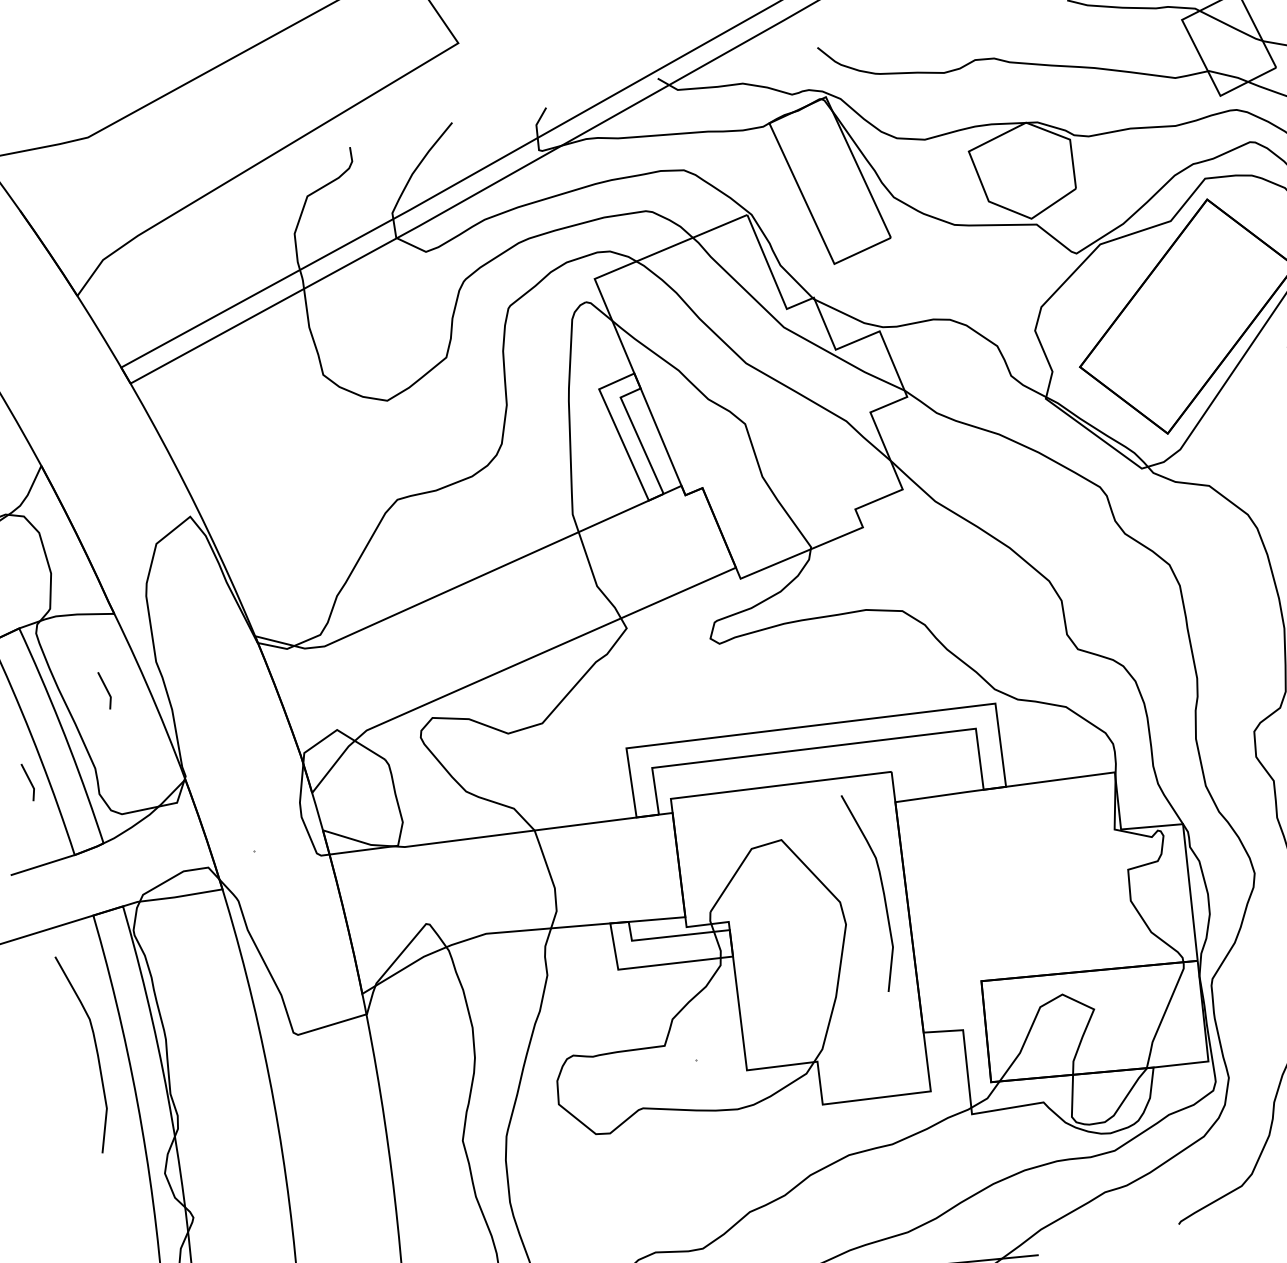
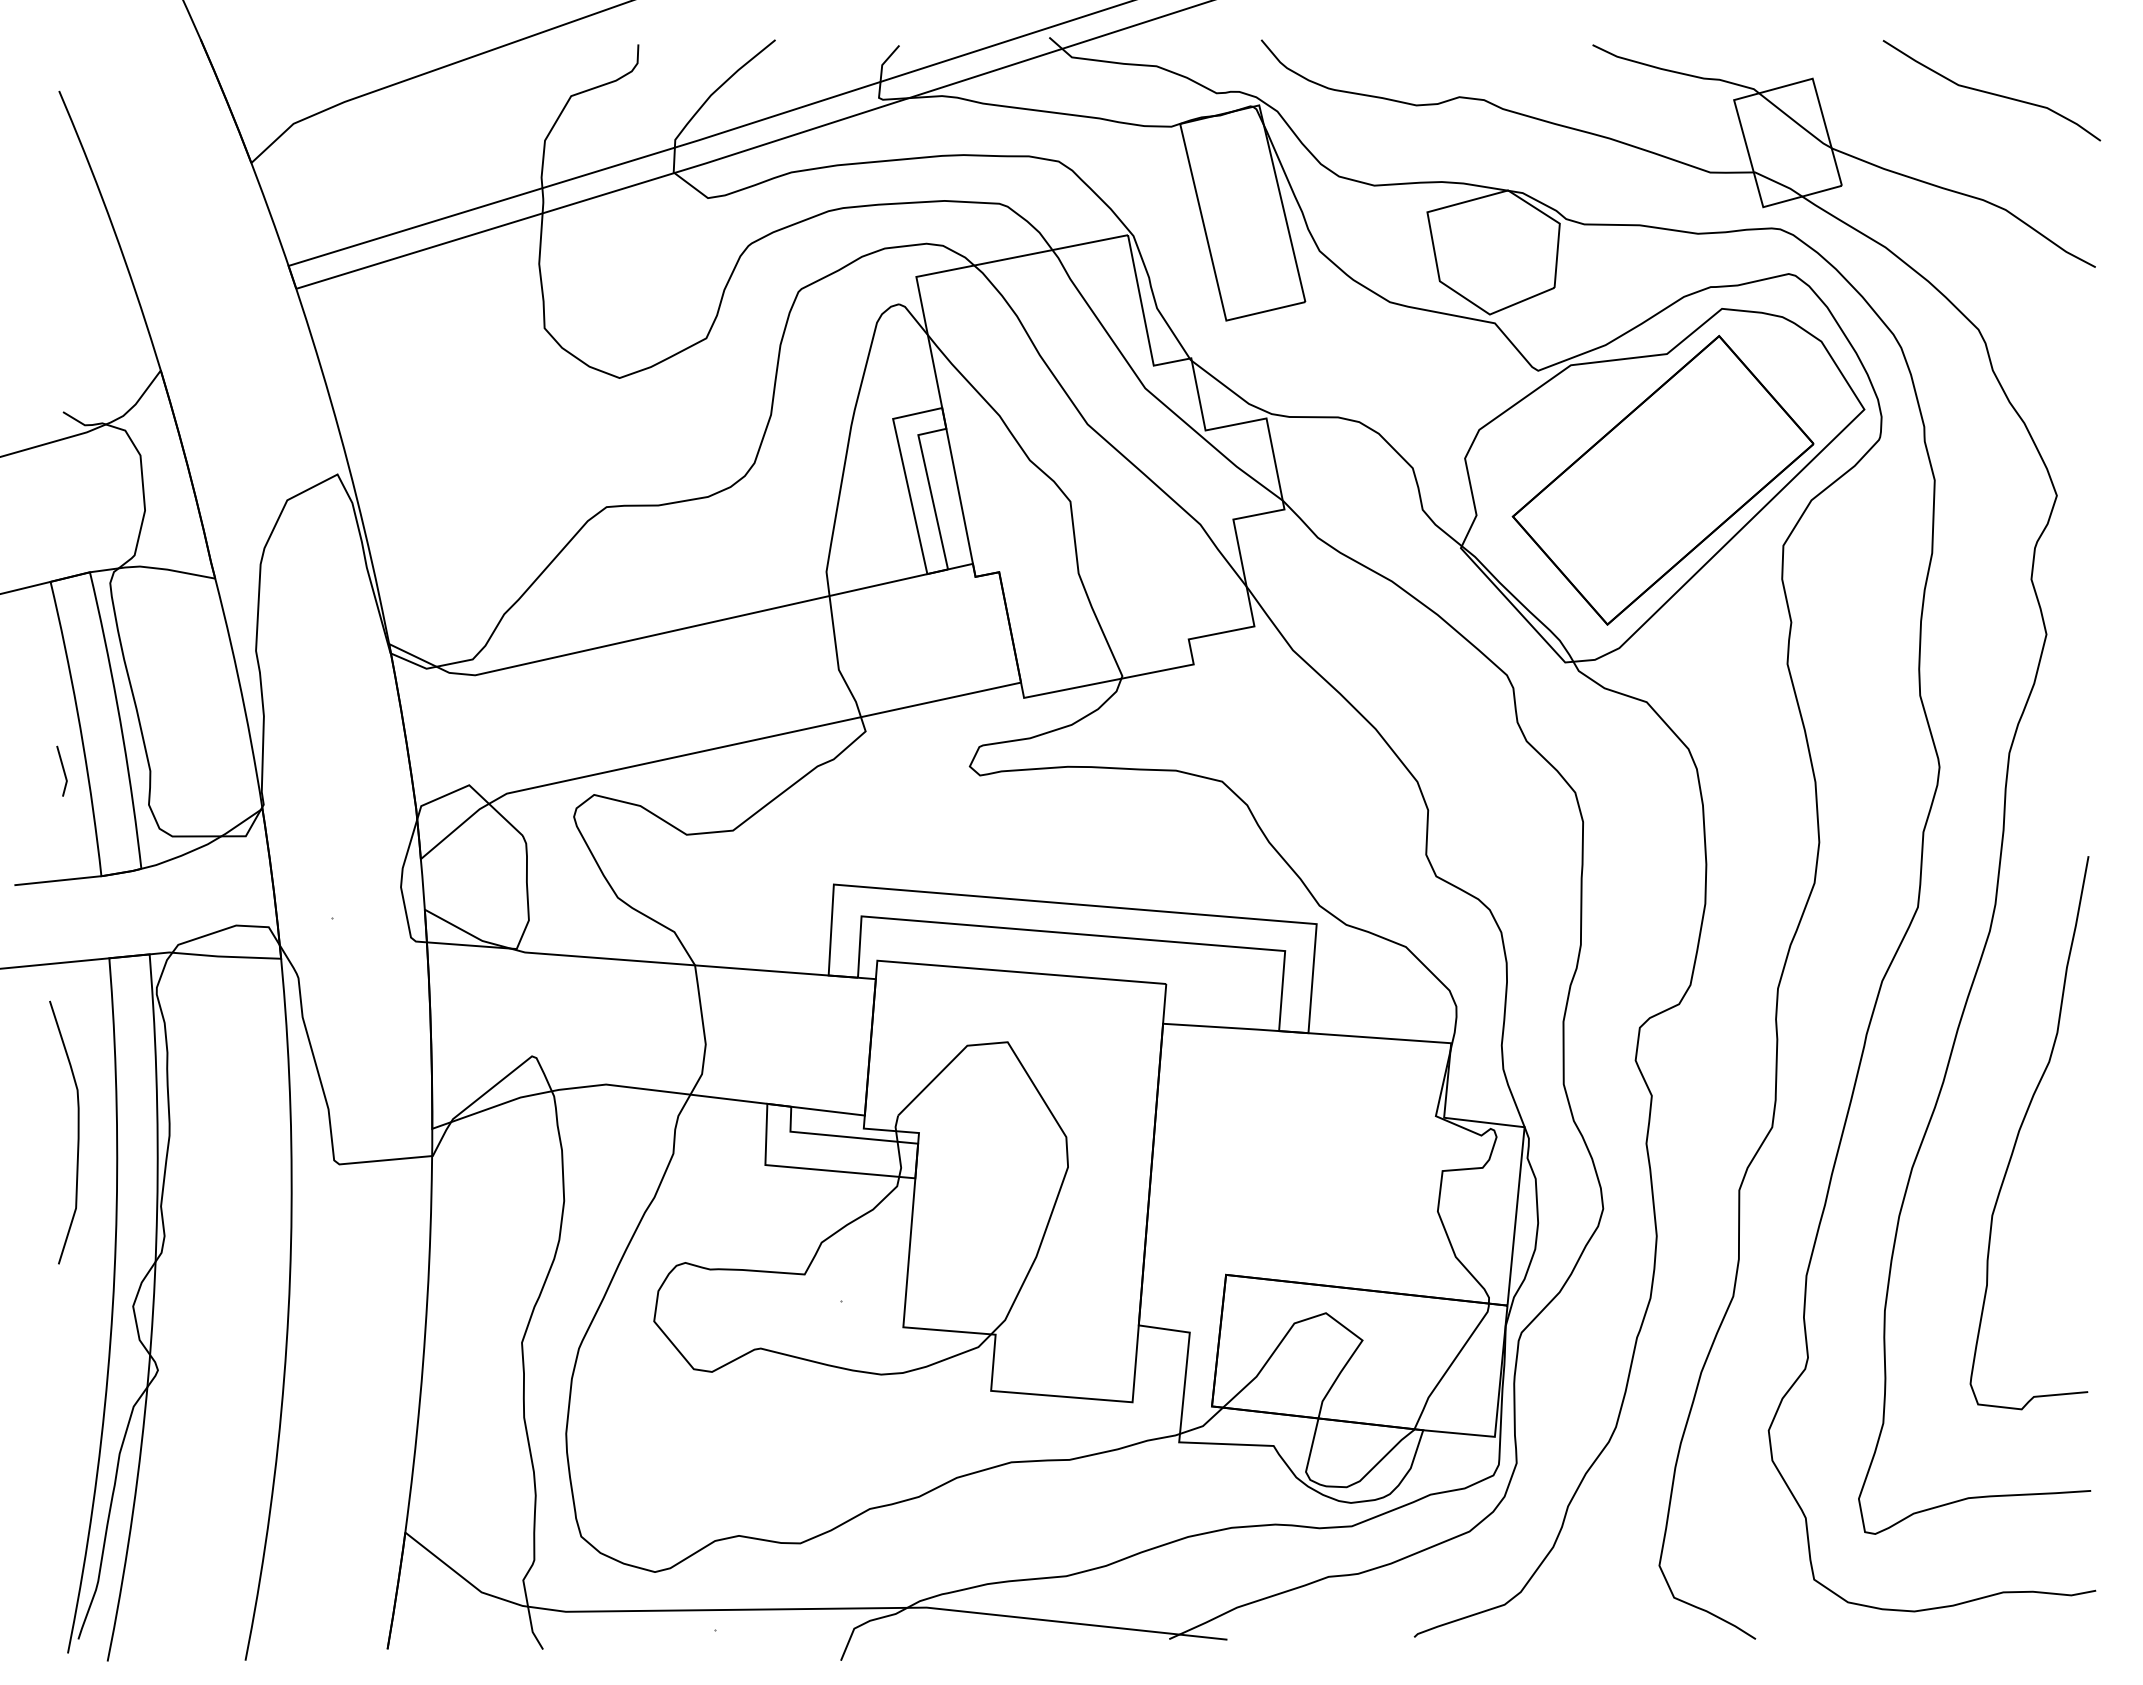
line: (105, 689) -> (184, 672), removed
curve: (882, 890) -> (1123, 1132), removed

